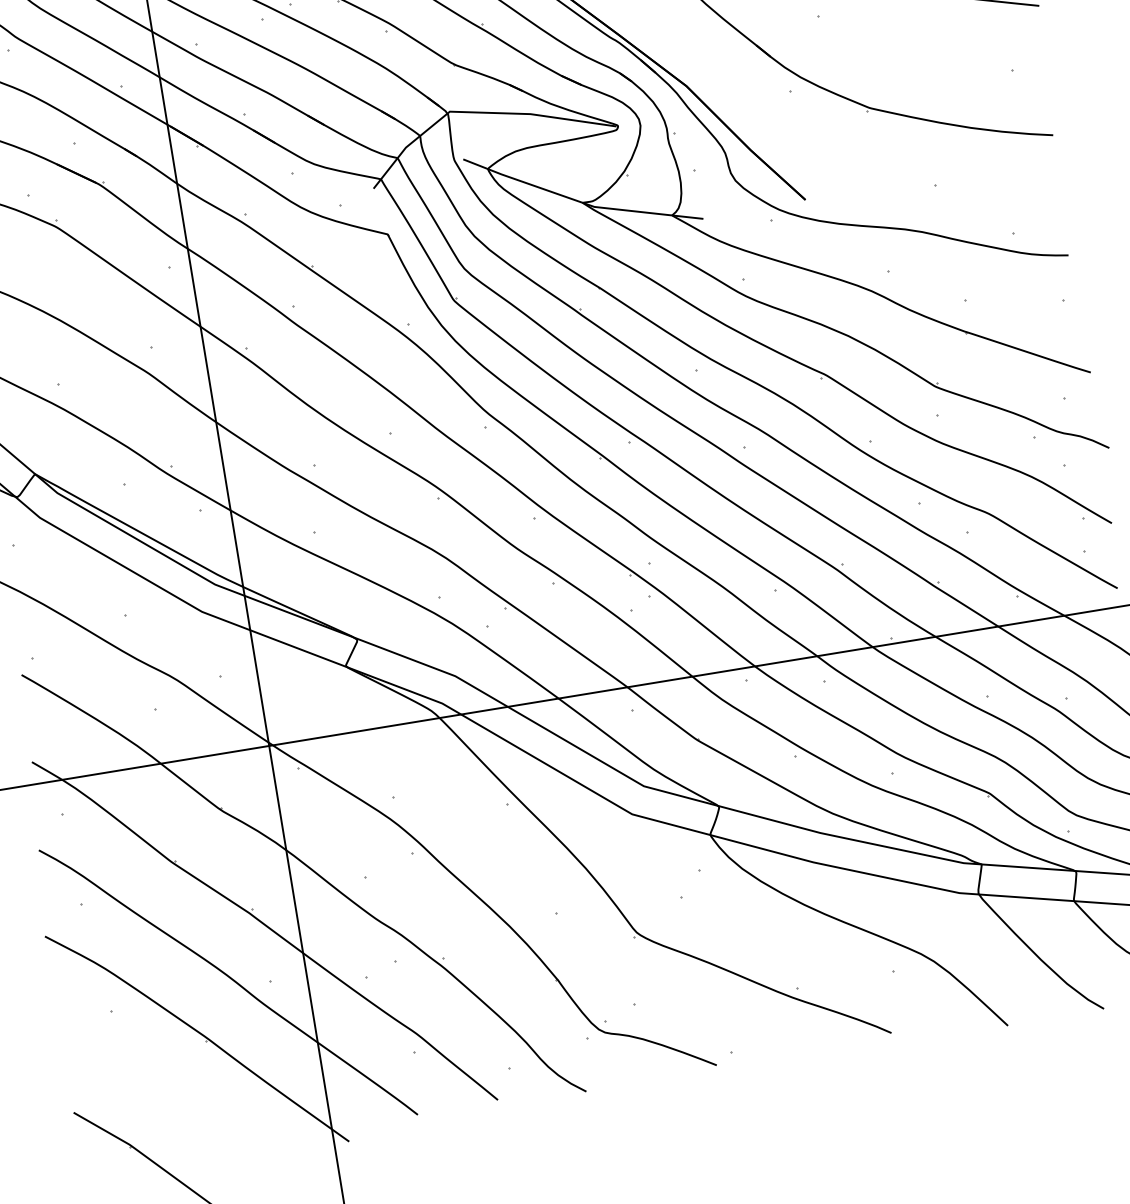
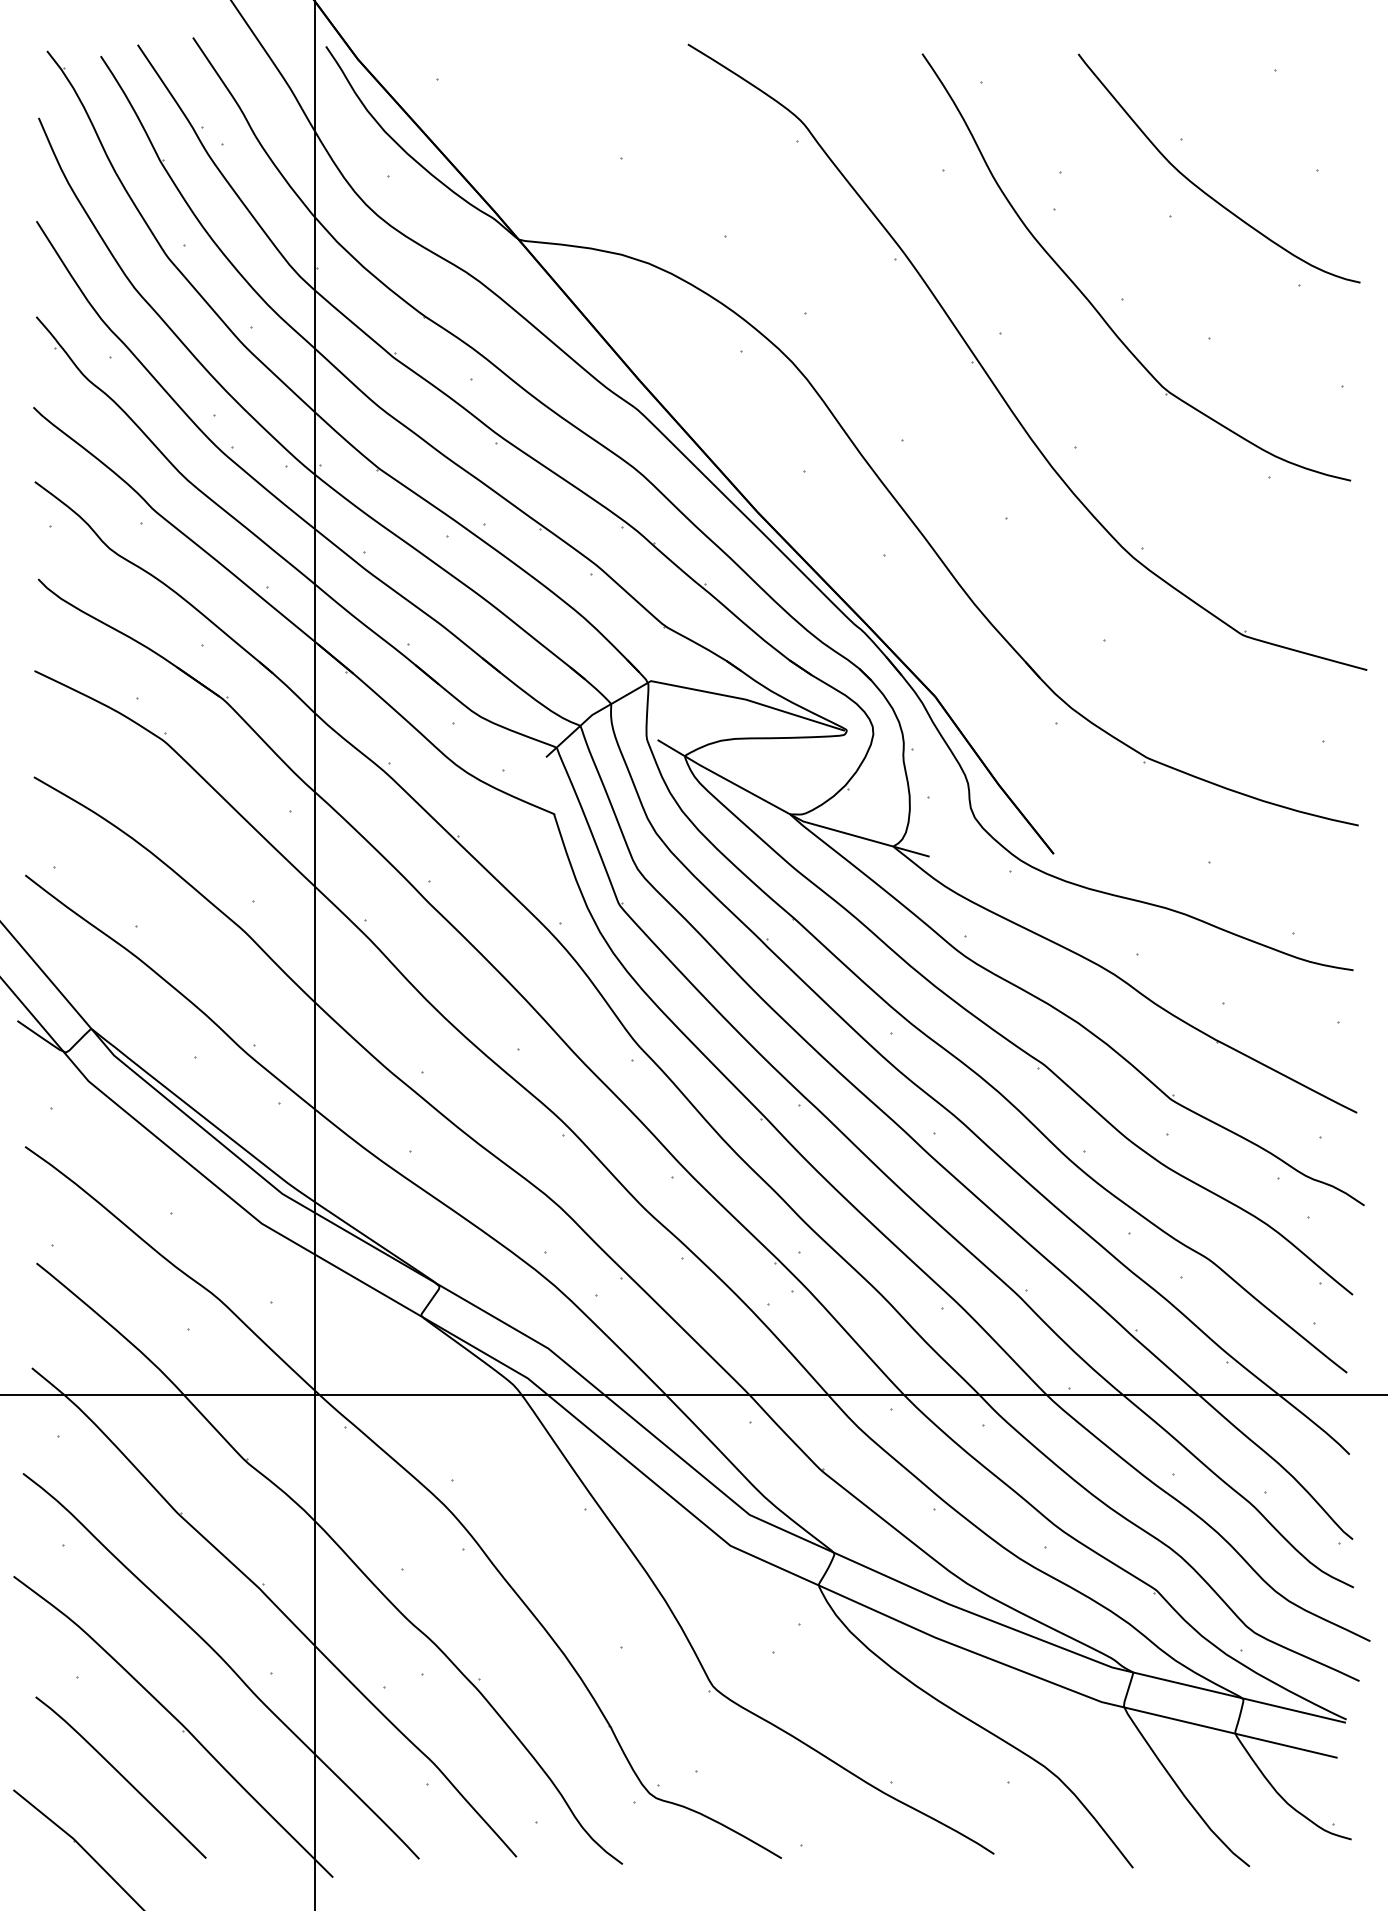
curve: (160, 1086) -> (121, 1776), added

